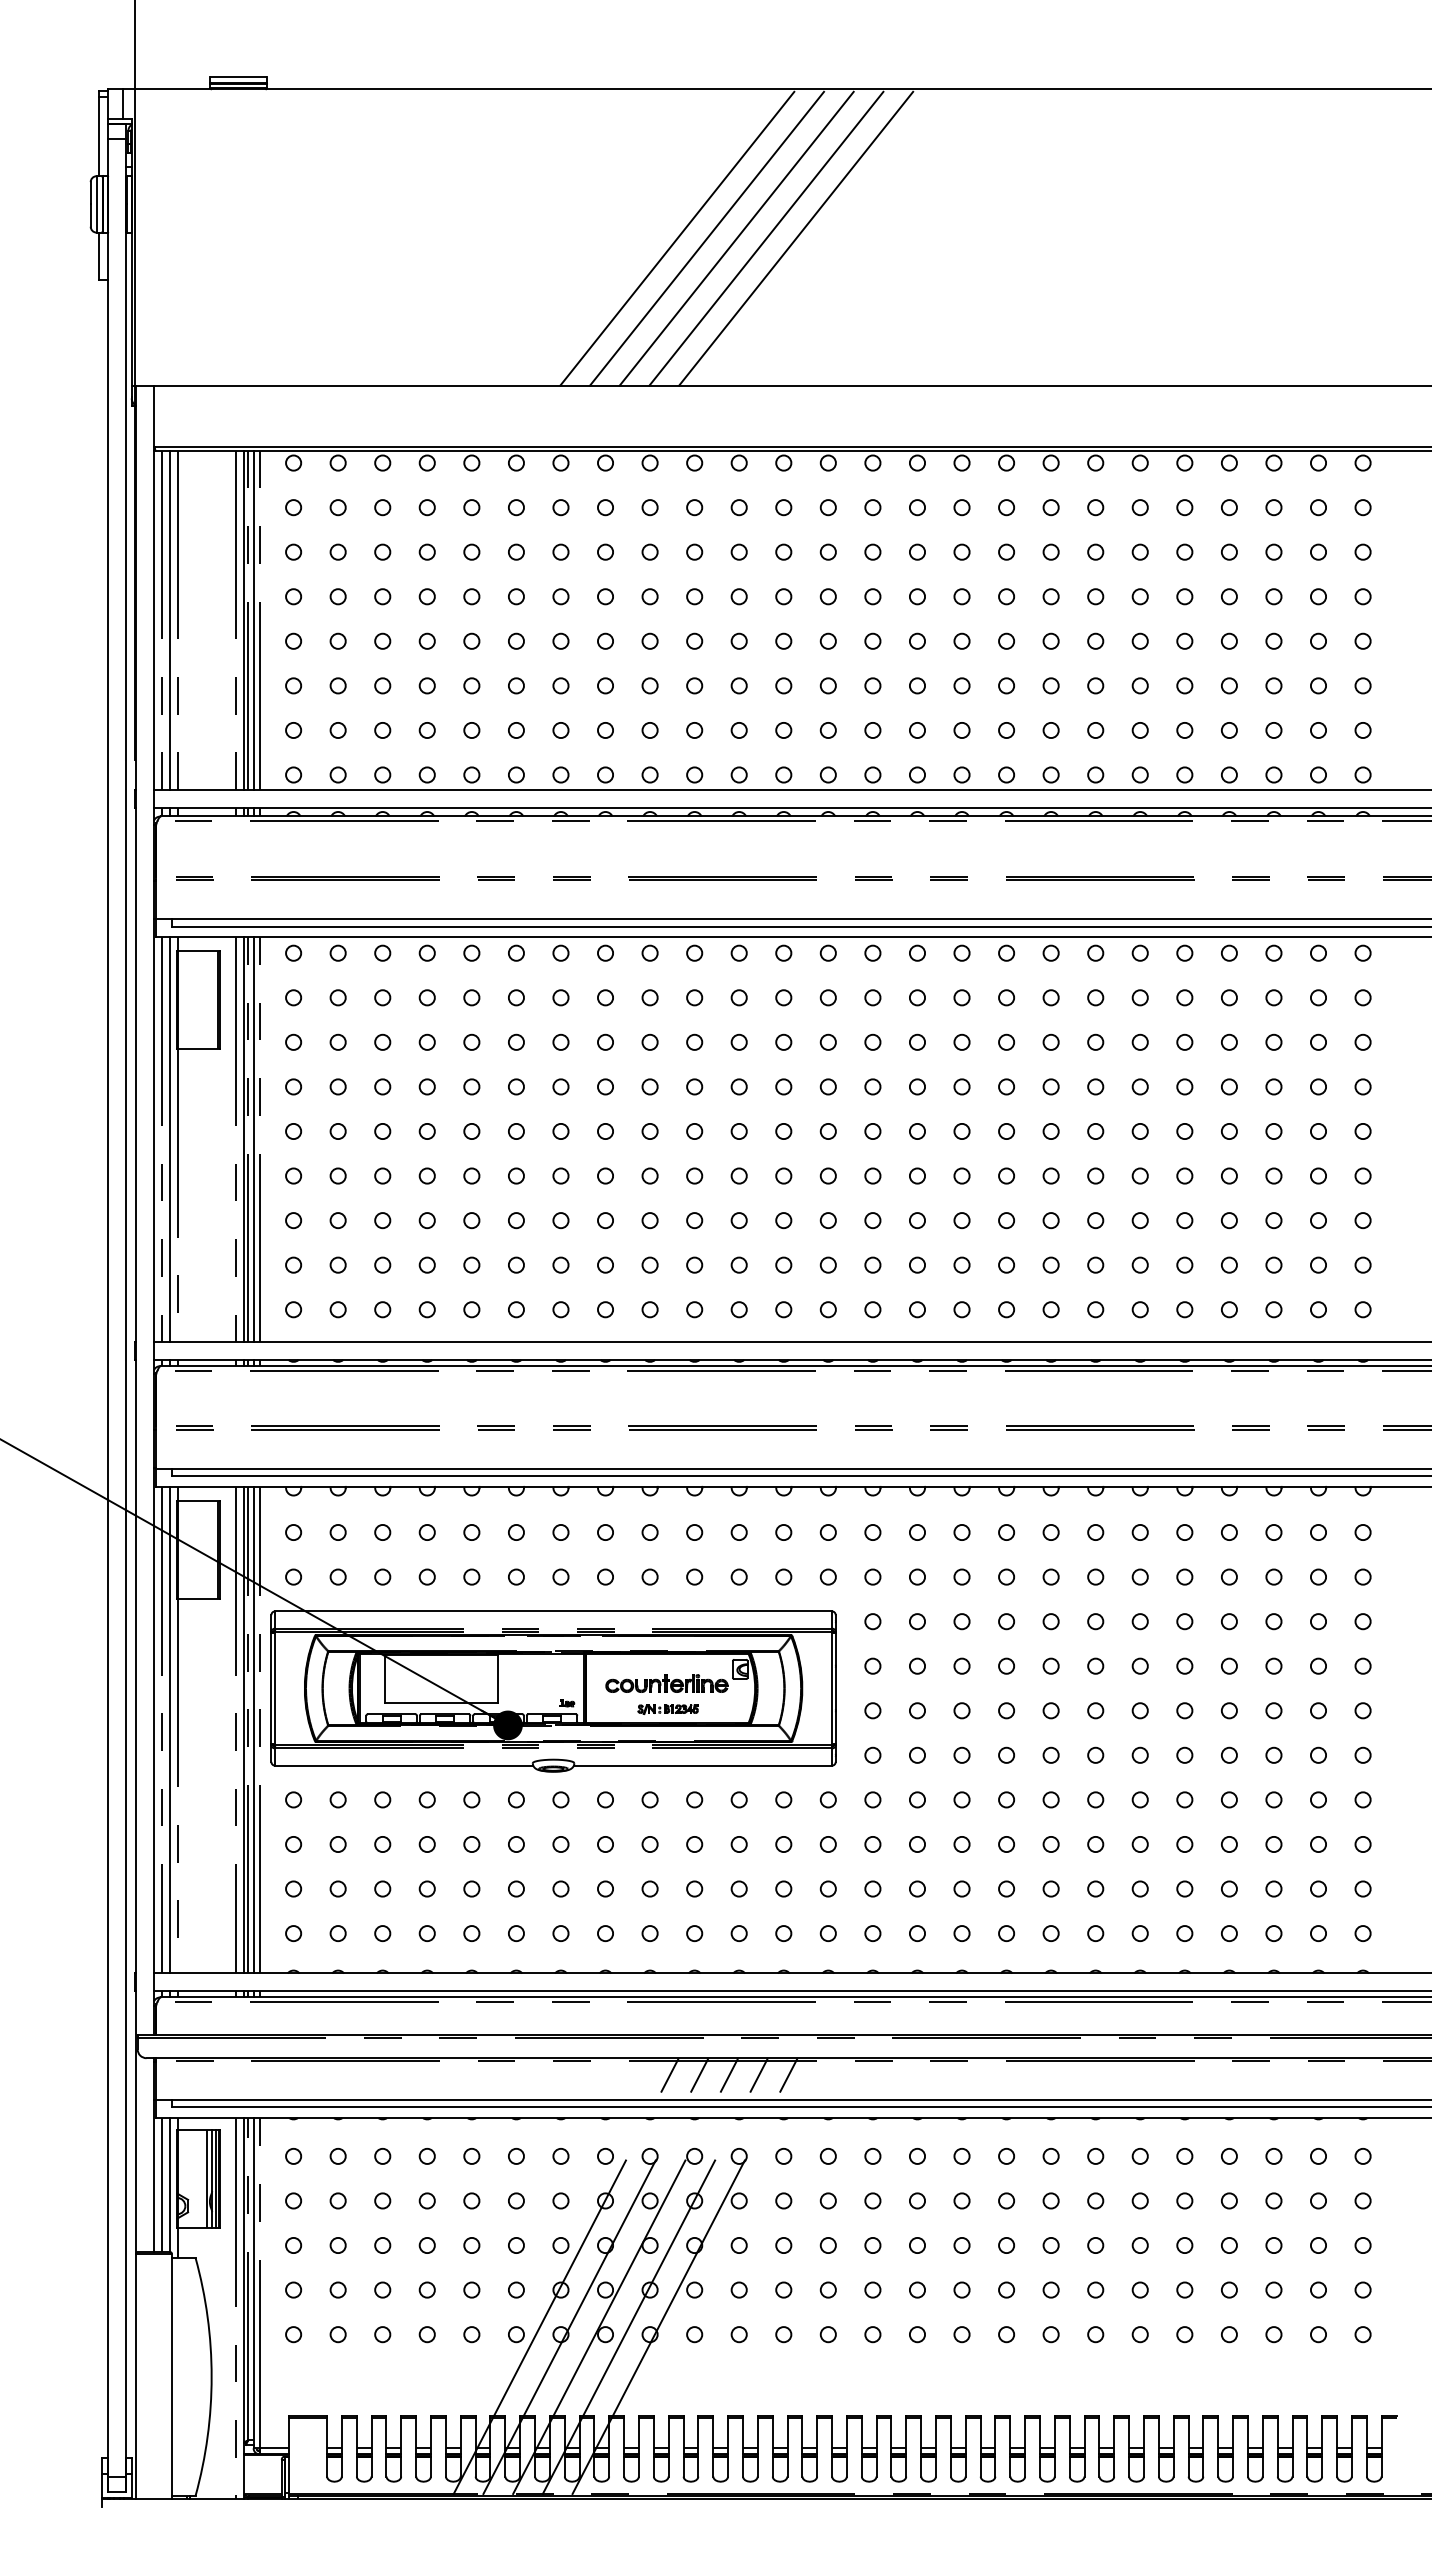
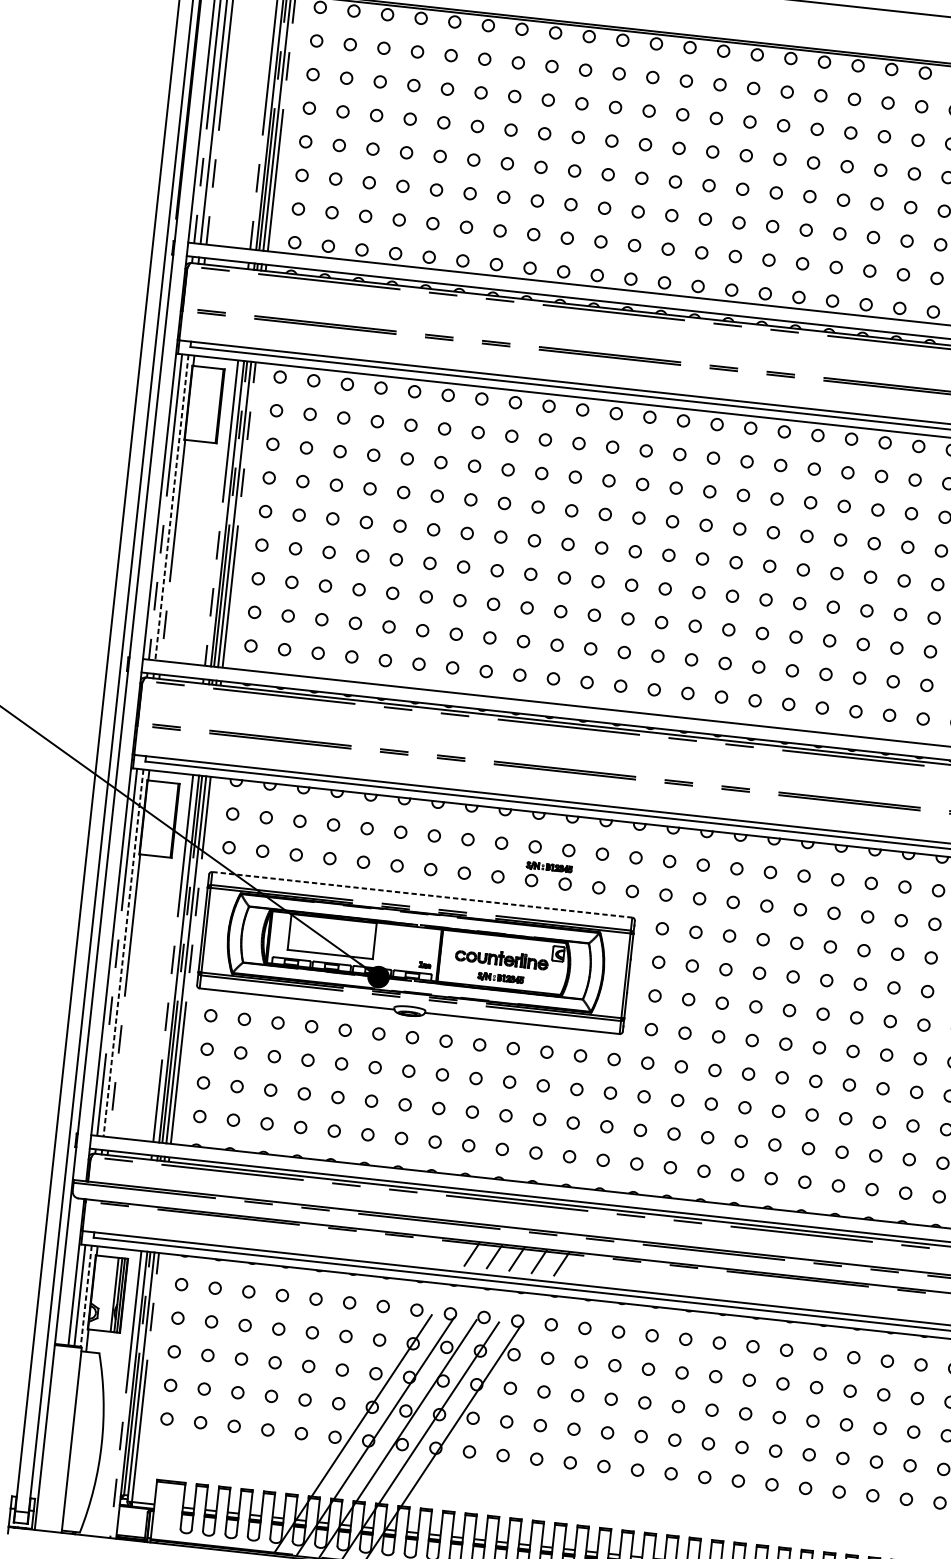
line: (170, 1140) -> (171, 508), solid -> dashed
part: (715, 1557) -> (548, 867), added
line: (554, 1611) -> (423, 894), solid -> dashed
line: (170, 1730) -> (123, 953), solid -> dashed
line: (170, 2185) -> (86, 1296), solid -> dashed

